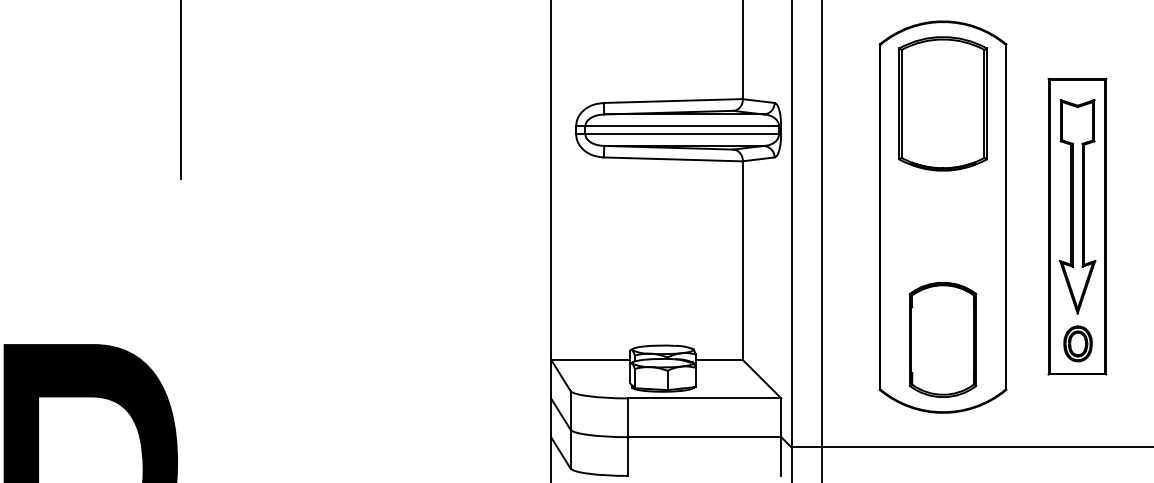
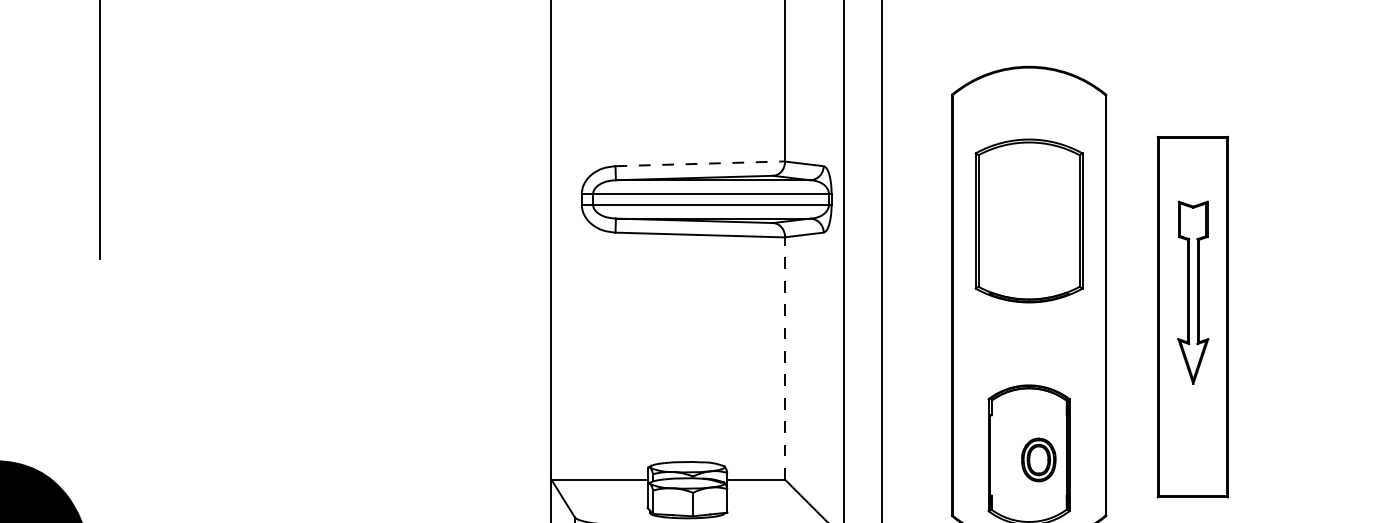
line: (673, 101) -> (700, 164), solid -> dashed
part: (942, 103) -> (1028, 220), moved
part: (1077, 206) -> (1192, 292), size x0.7
line: (742, 260) -> (784, 358), solid -> dashed
part: (1077, 343) -> (1038, 459), moved

